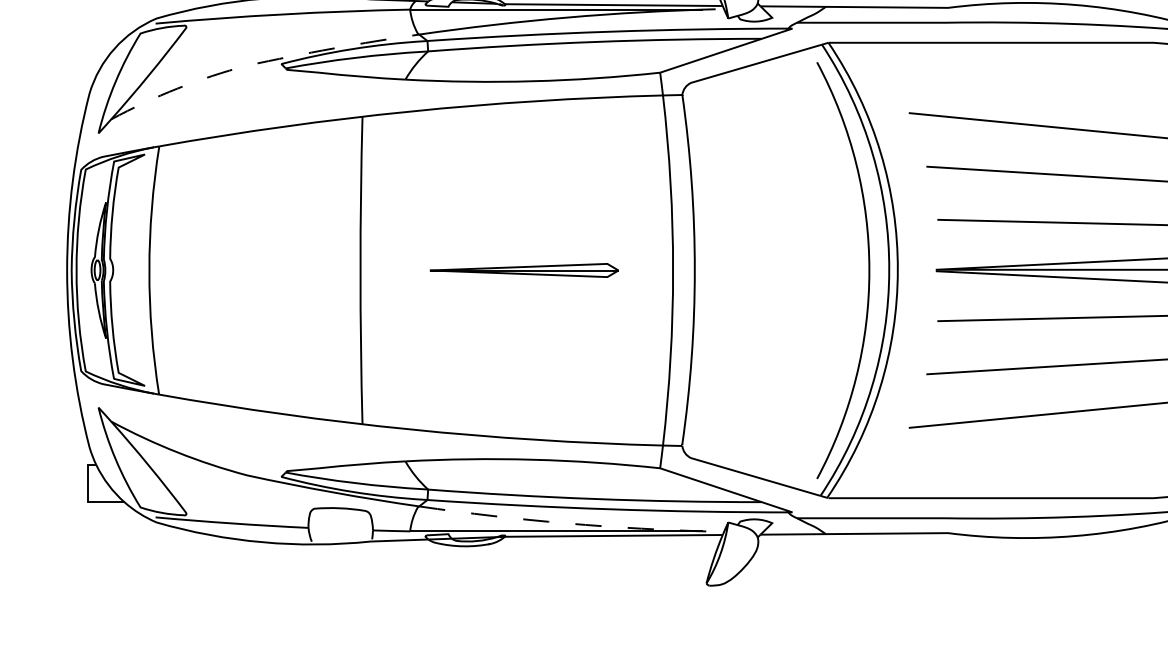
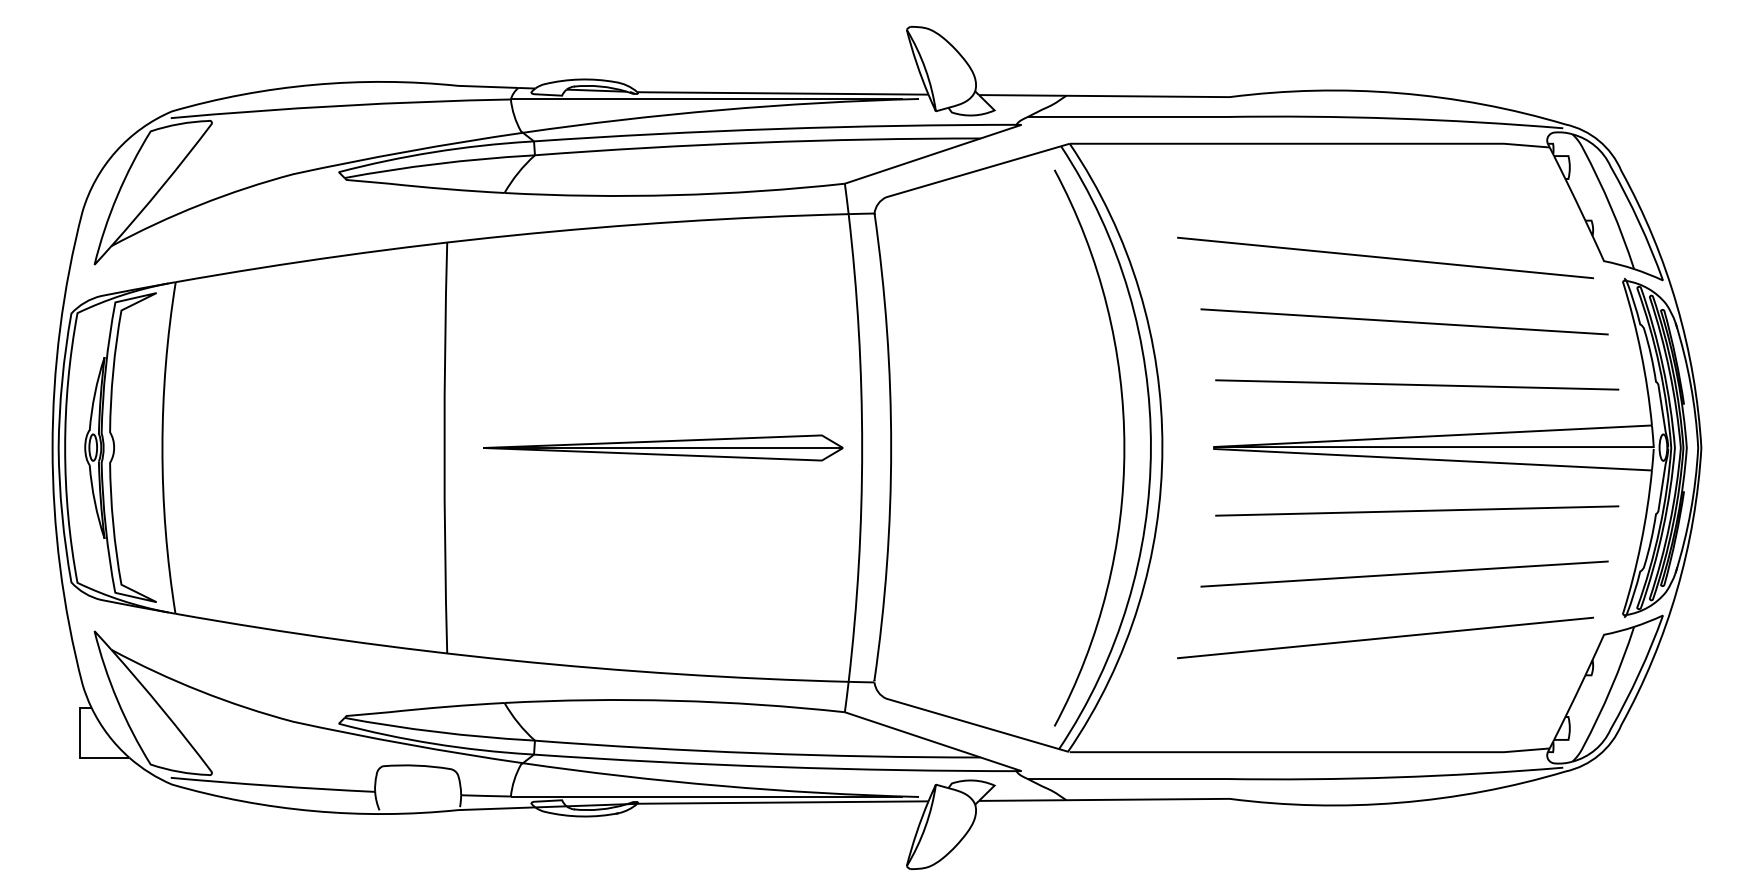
line: (258, 63) -> (308, 171), dashed -> solid
part: (524, 270) -> (663, 447), size x1.43
line: (567, 523) -> (720, 785), dashed -> solid

